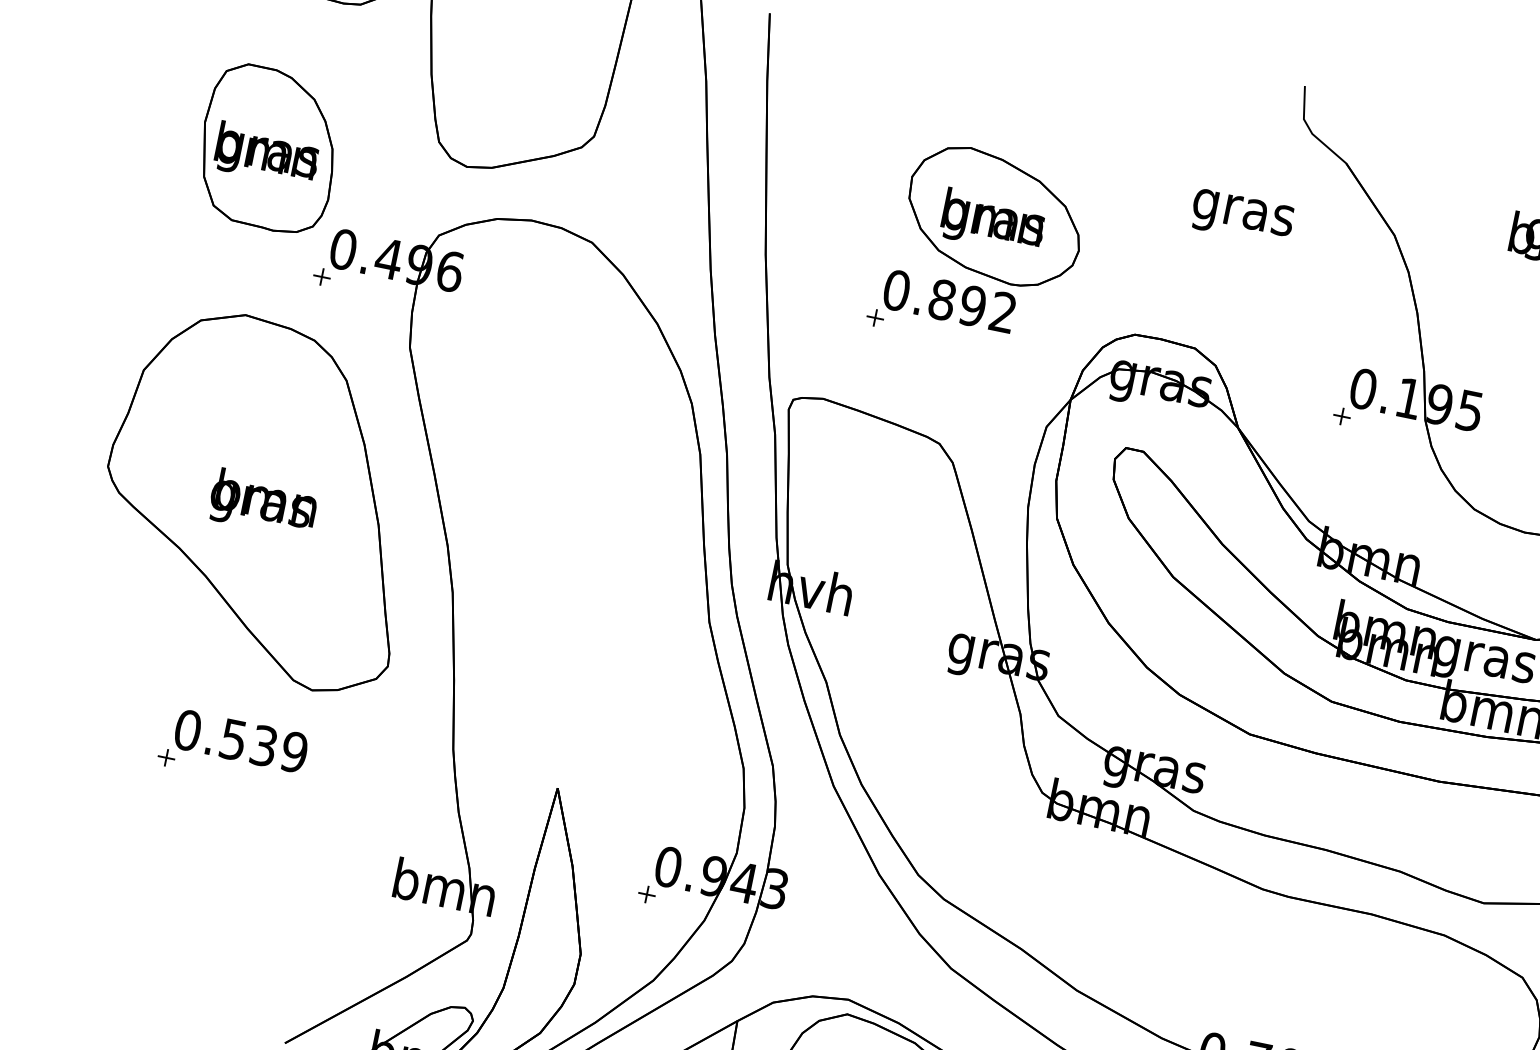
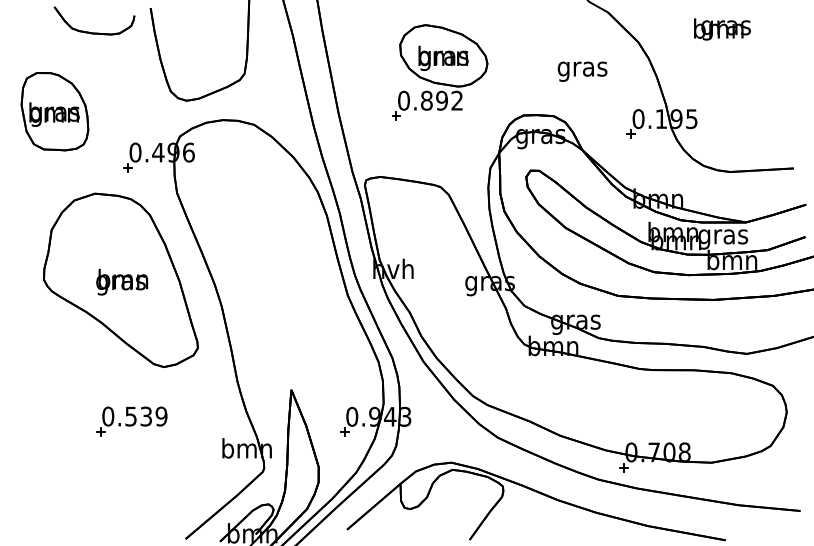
part: (268, 148) -> (54, 111), moved
text: (1242, 217) -> (582, 71), moved
part: (981, 248) -> (440, 72), moved
part: (232, 749) -> (131, 421), moved

